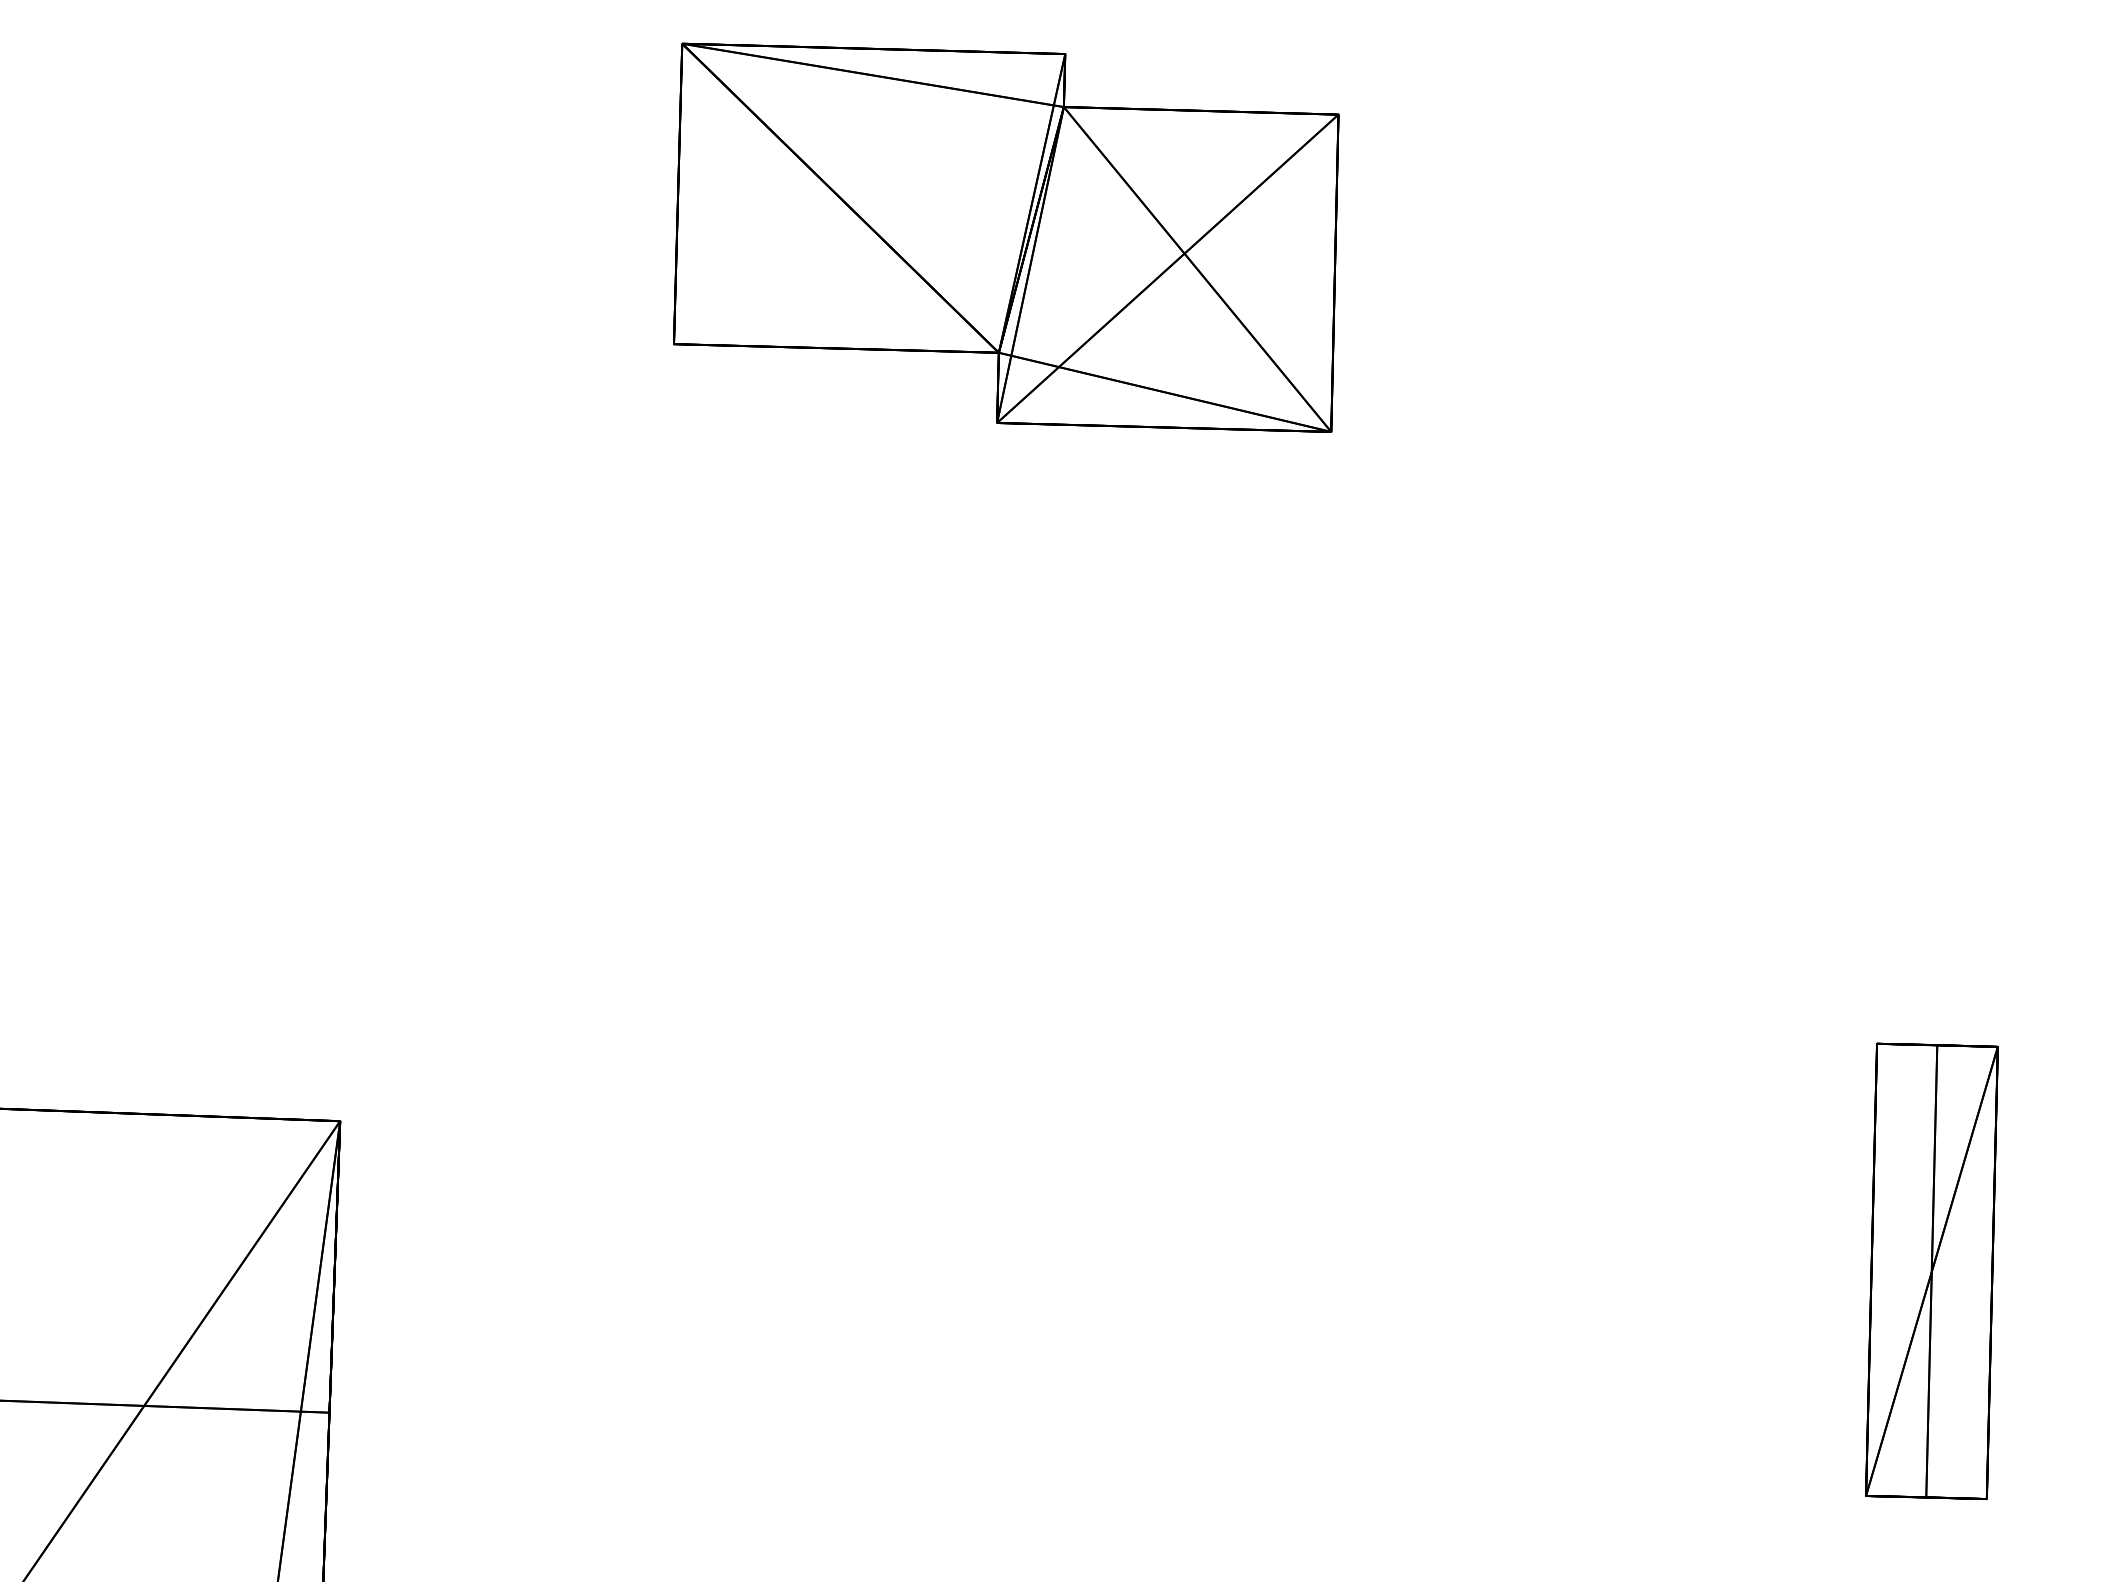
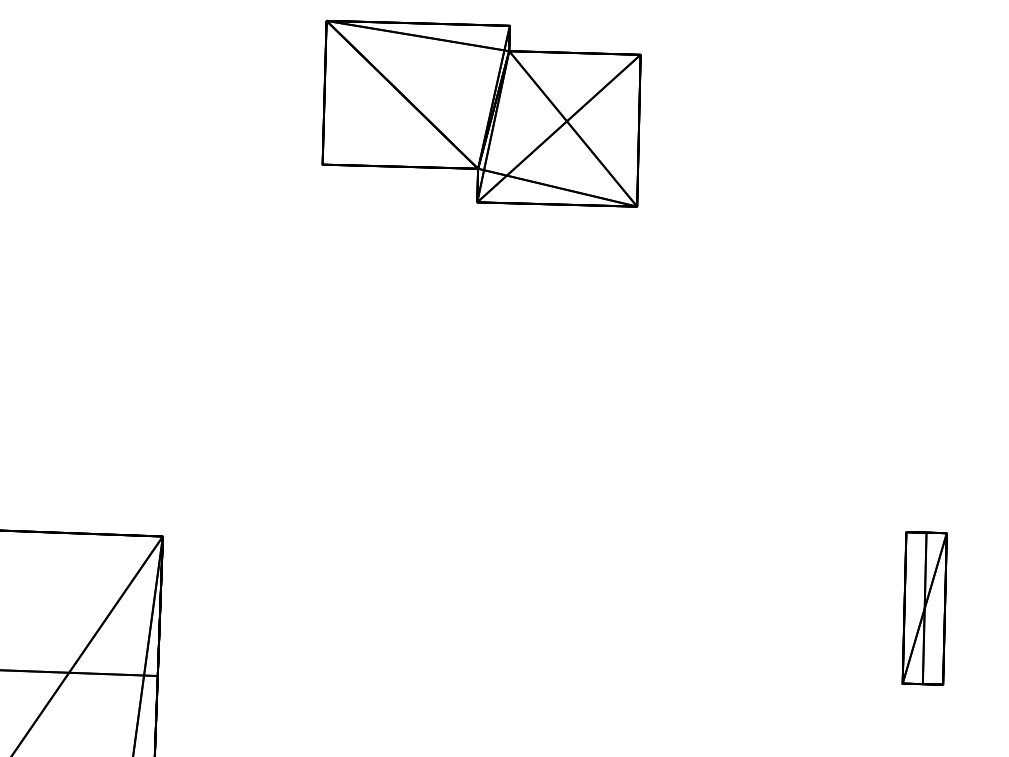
part: (1931, 1271) -> (924, 608), size x0.7

